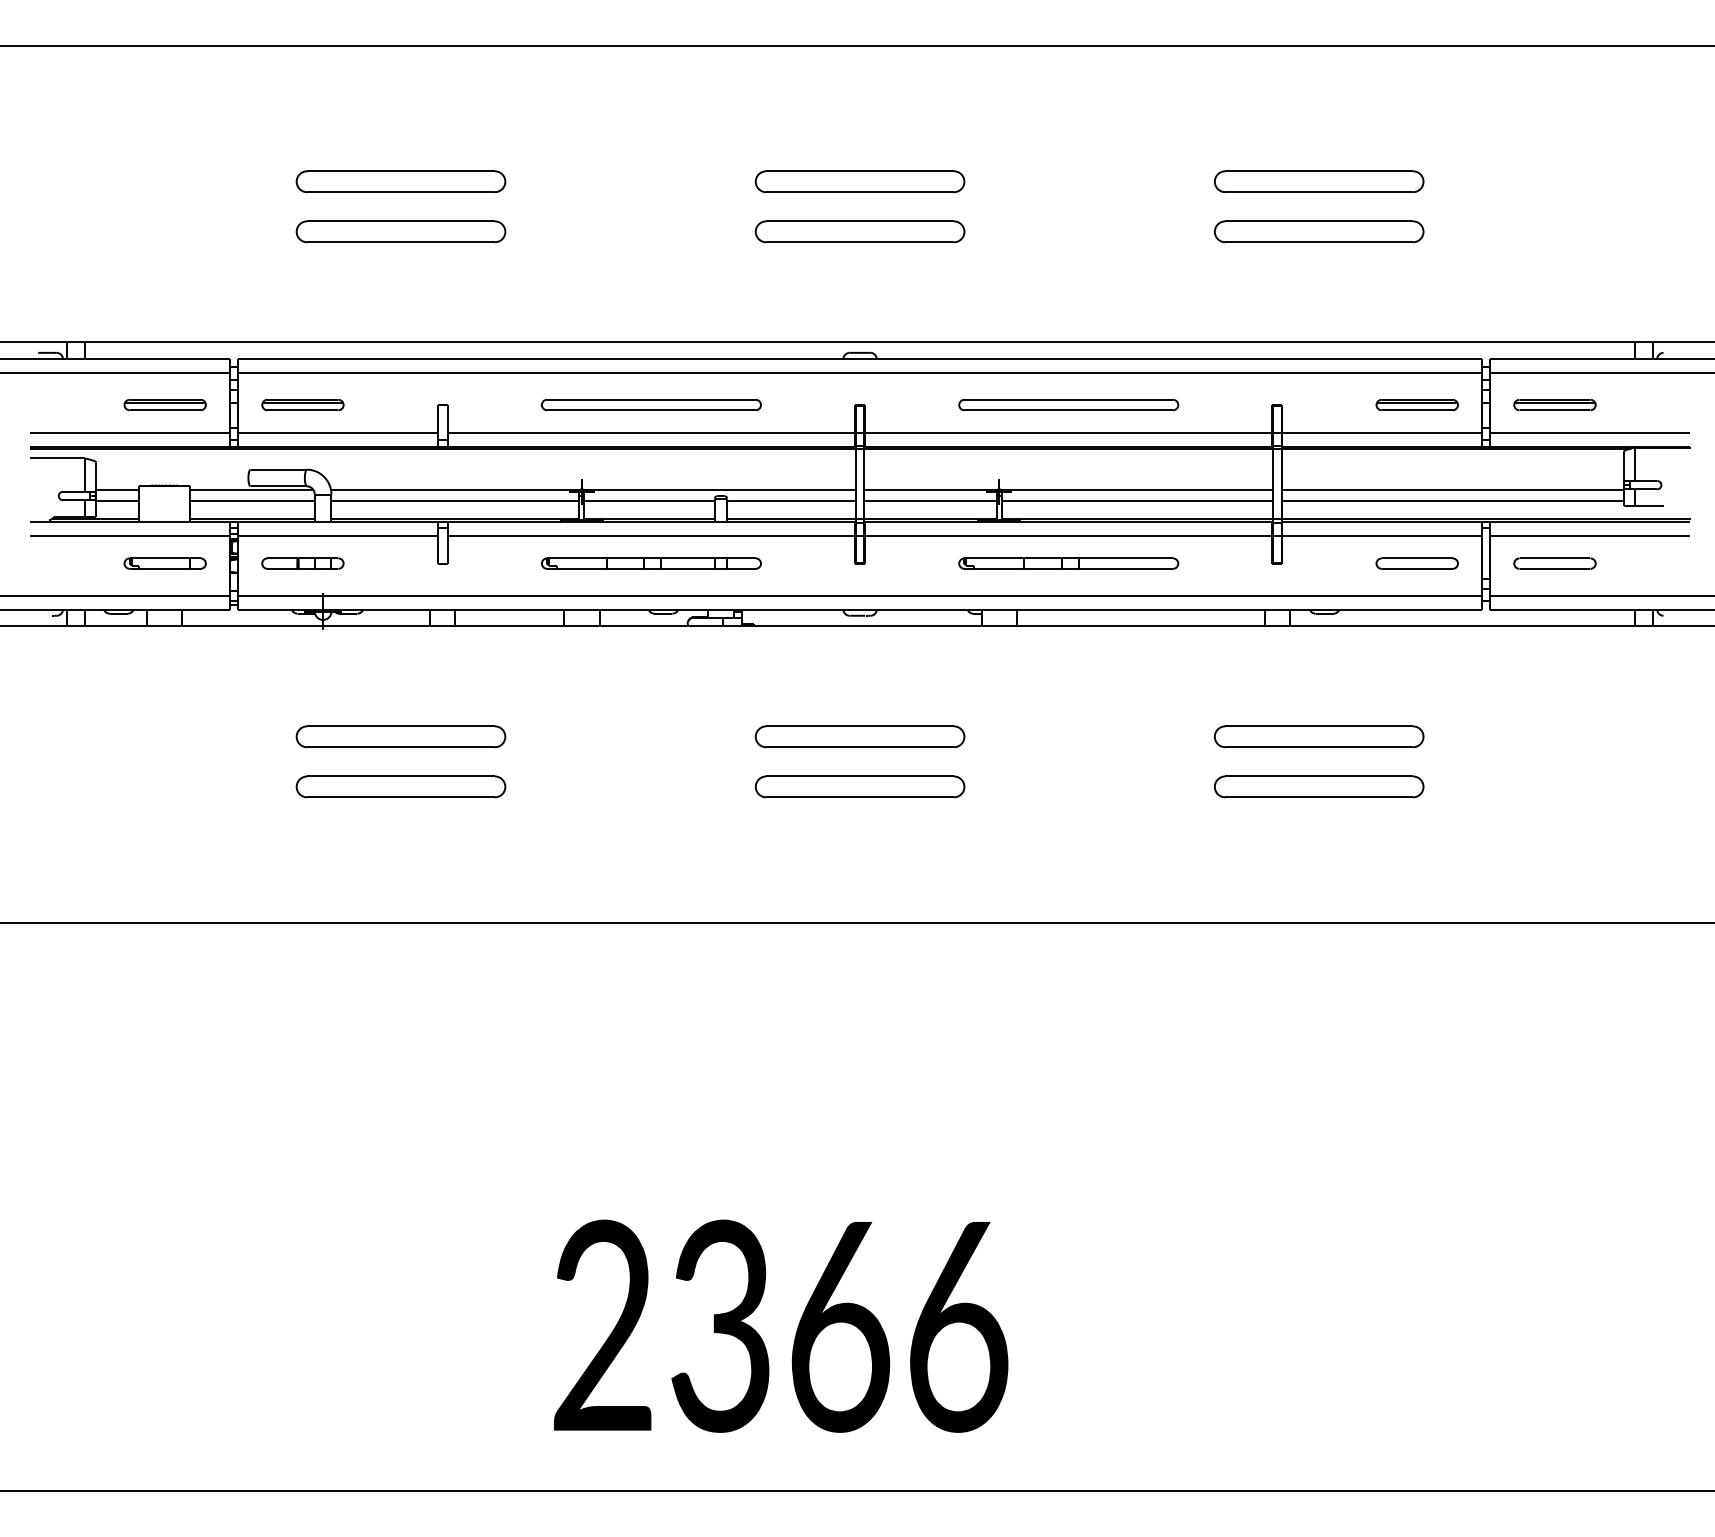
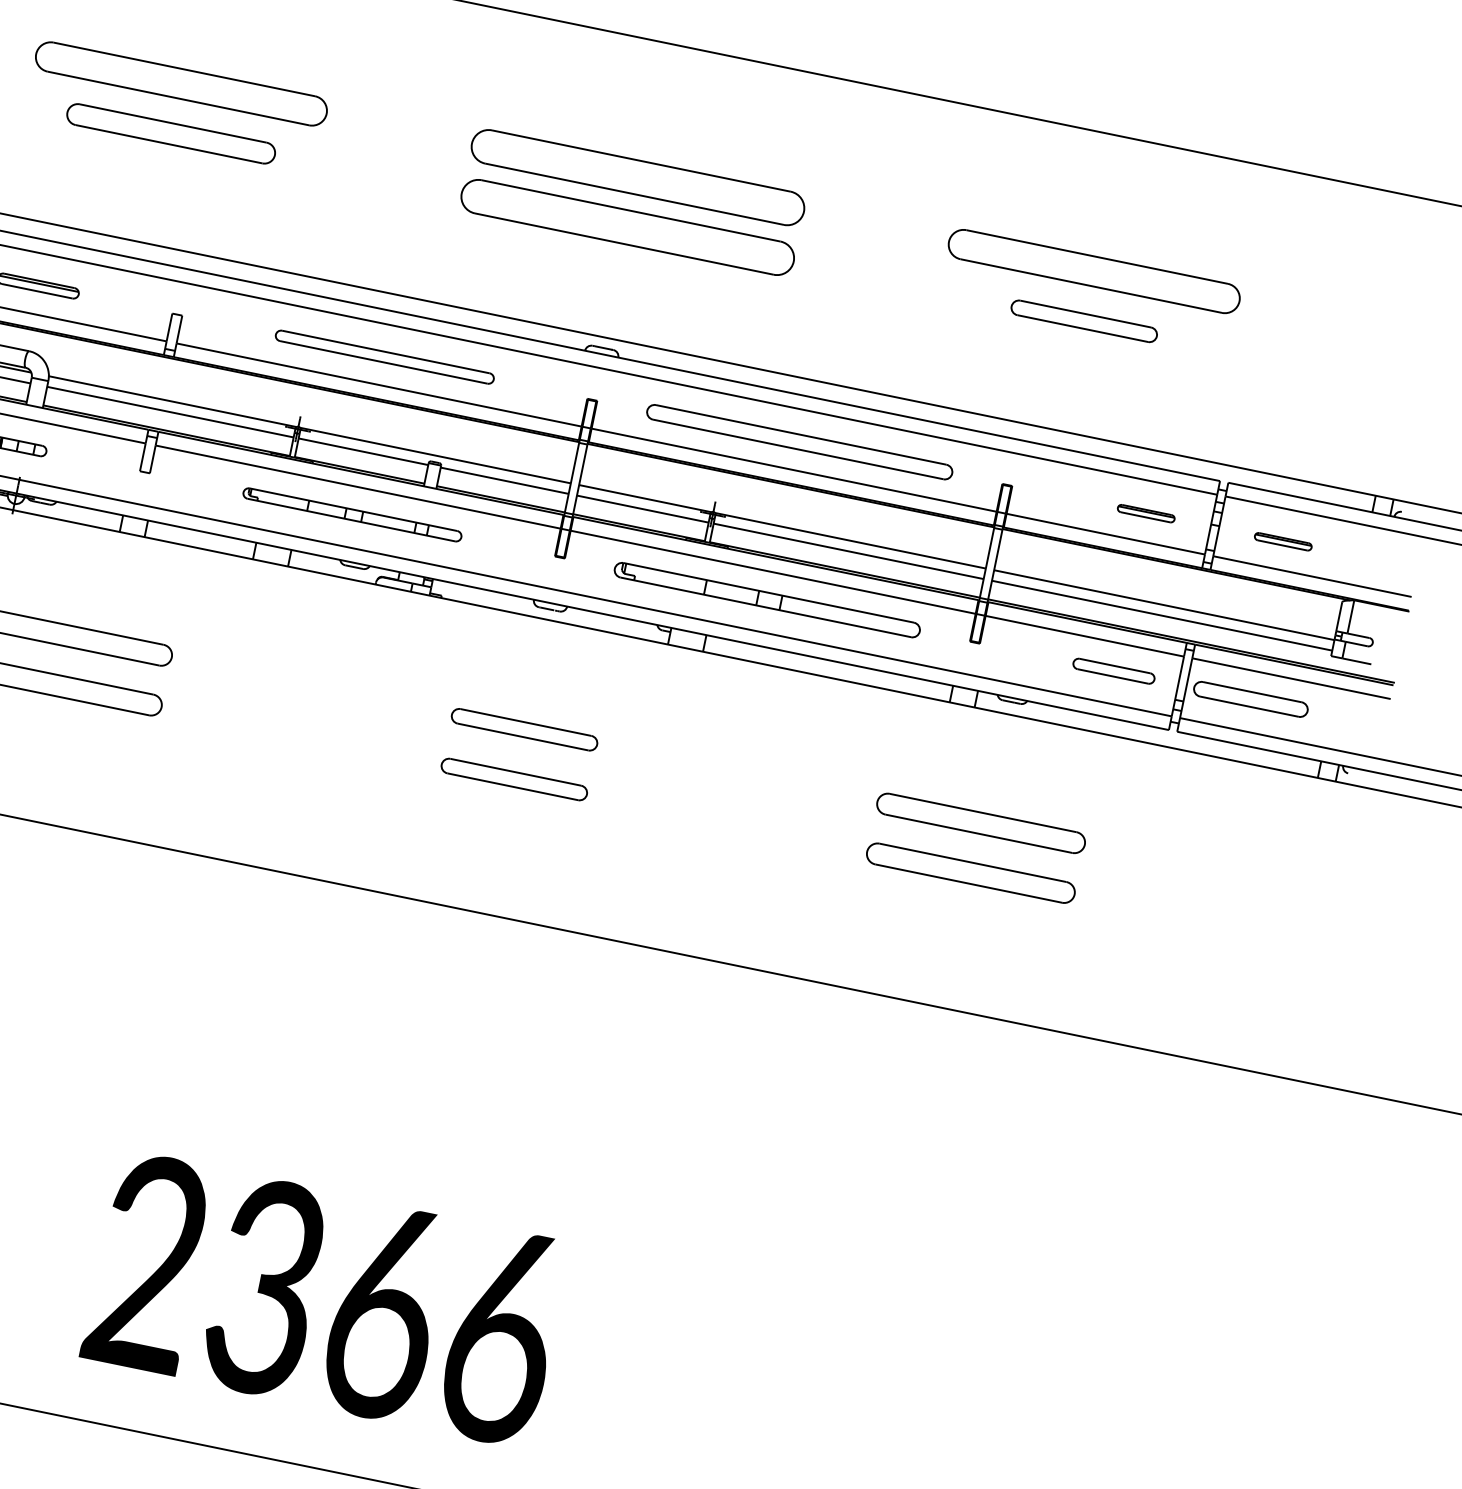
part: (400, 181) -> (180, 83), size x1.4
part: (859, 181) -> (637, 177), size x1.6
part: (1319, 181) -> (1094, 271), size x1.4
part: (859, 231) -> (627, 227), size x1.6
part: (1319, 231) -> (1084, 321), size x0.7
part: (1068, 405) -> (799, 442), size x1.4
part: (1416, 405) -> (1145, 513), size x0.7
part: (1554, 405) -> (1282, 542), size x0.7
part: (1068, 563) -> (767, 599), size x1.4
part: (1554, 563) -> (1250, 699), size x1.4
part: (859, 736) -> (524, 729), size x0.7
part: (859, 786) -> (513, 778), size x0.7

